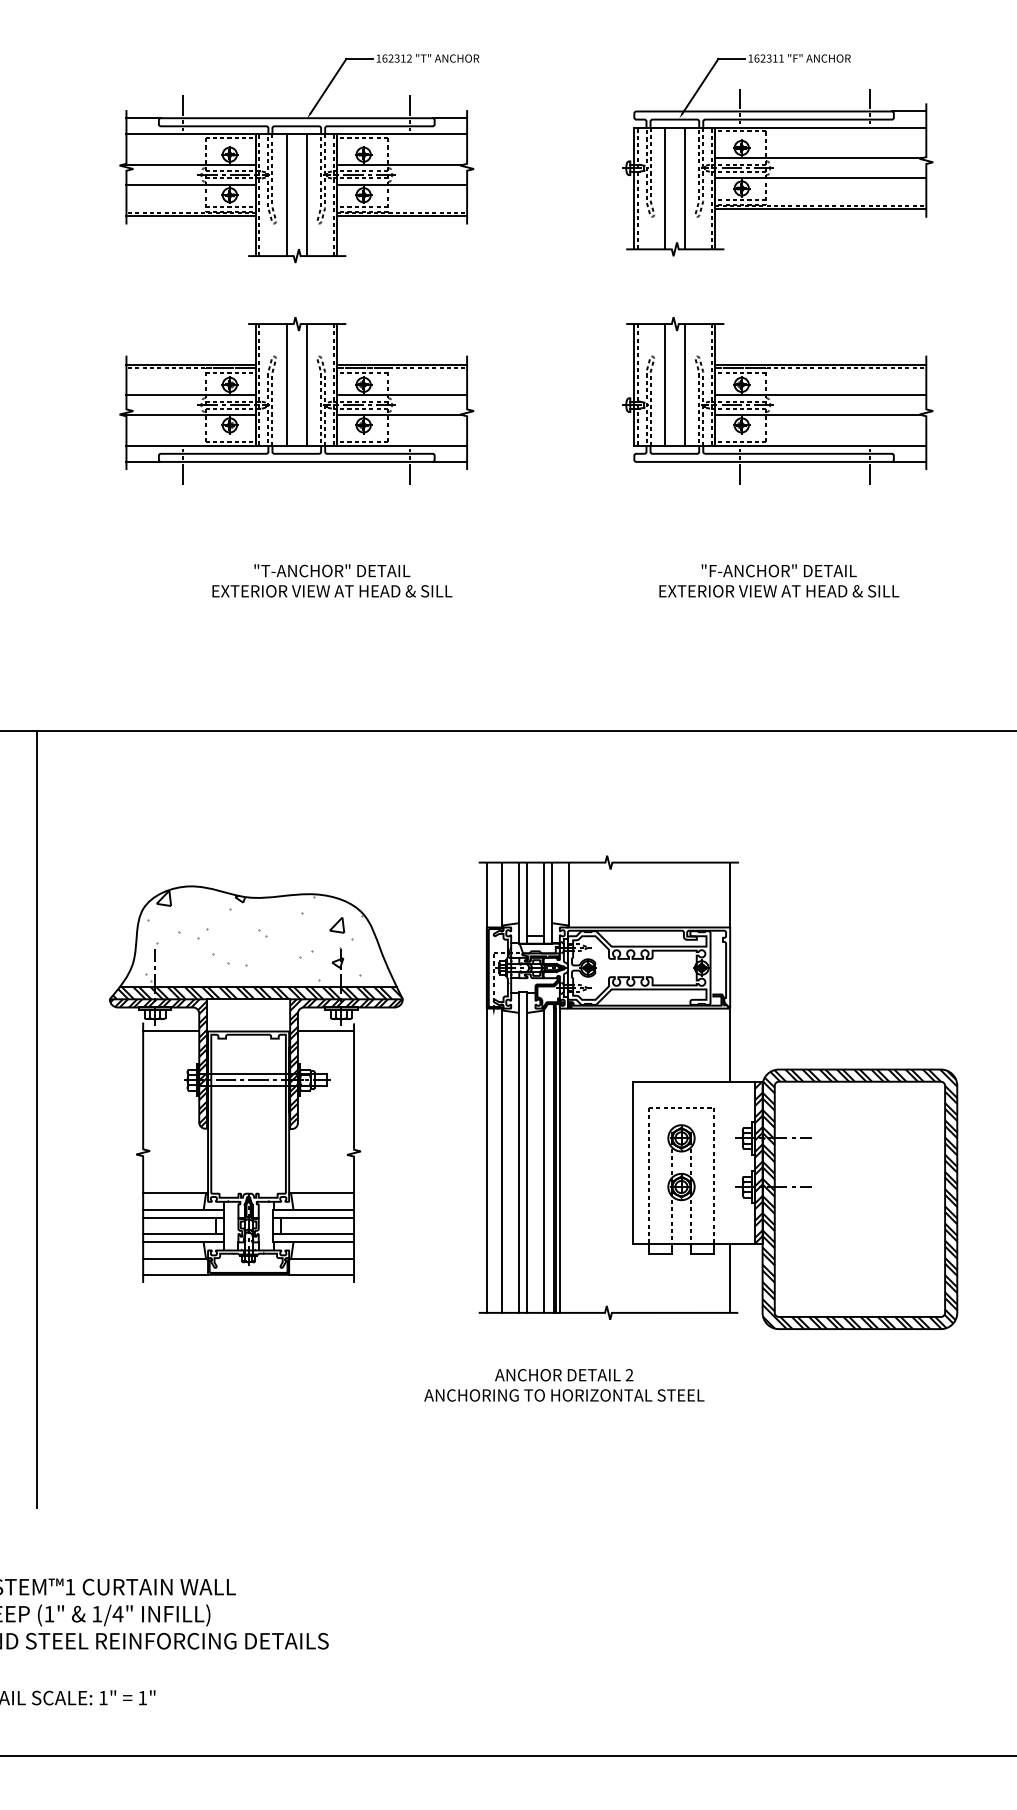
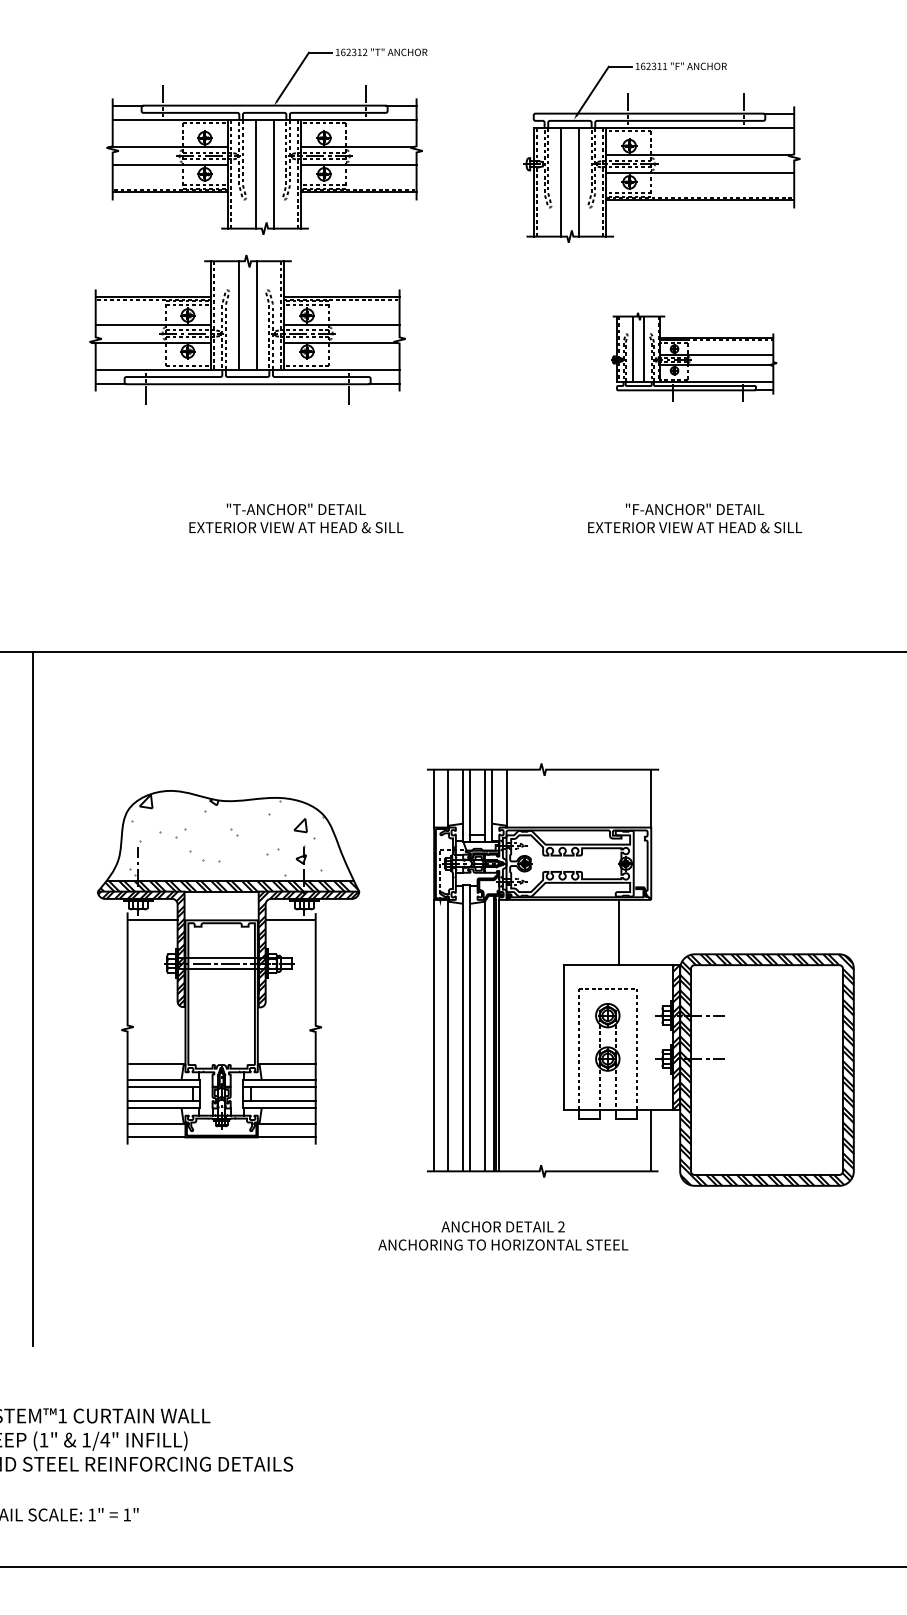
part: (777, 155) -> (661, 152), moved
part: (296, 400) -> (247, 329), moved
part: (777, 400) -> (693, 357), size x0.6
line: (730, 1045) -> (619, 932), moved

